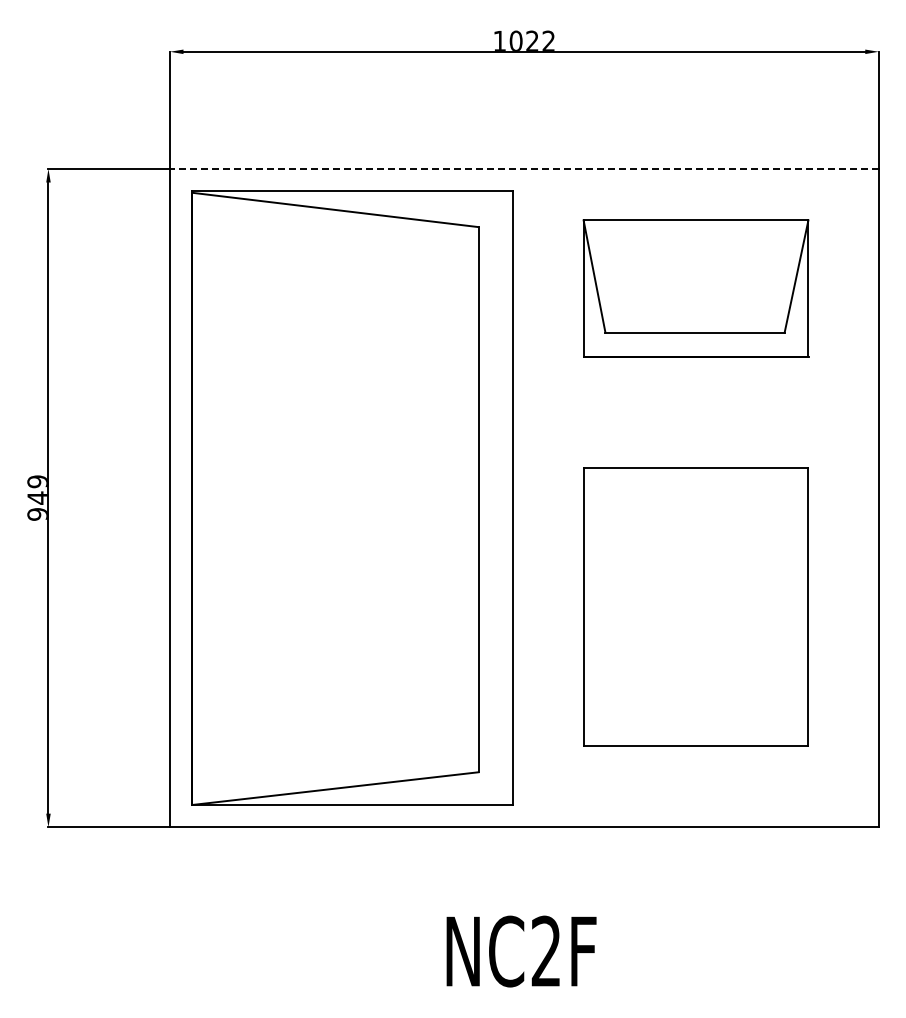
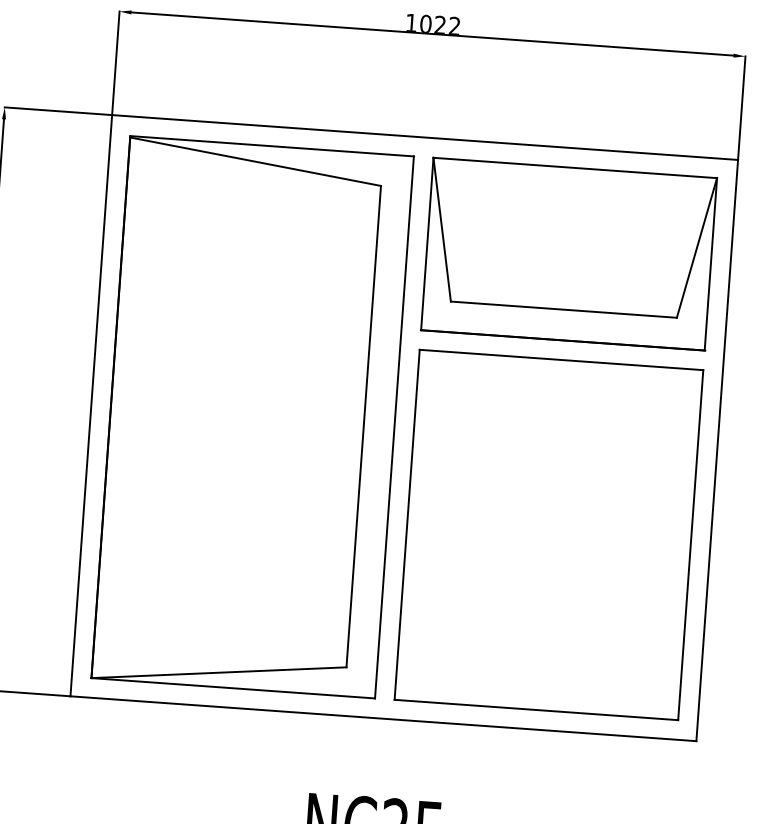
line: (523, 169) -> (424, 137), dashed -> solid
part: (695, 288) -> (568, 253), size x1.43
part: (695, 606) -> (548, 534), size x1.43

